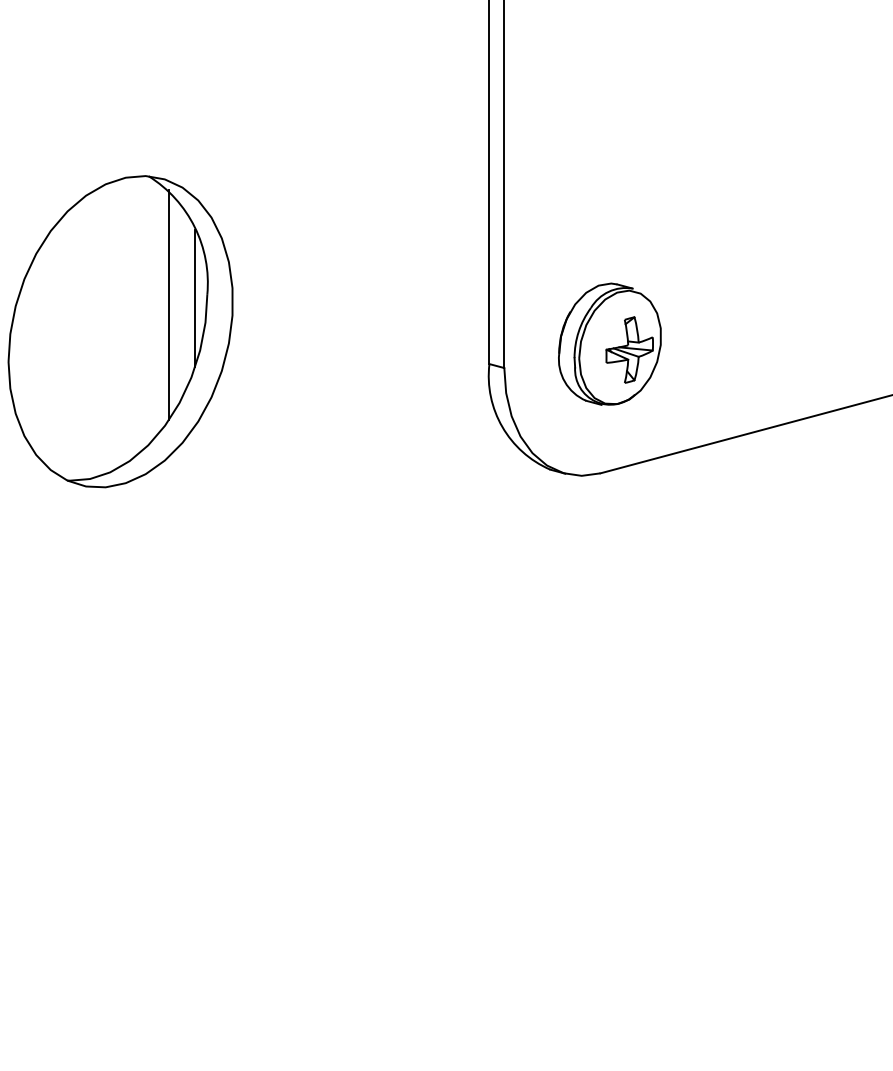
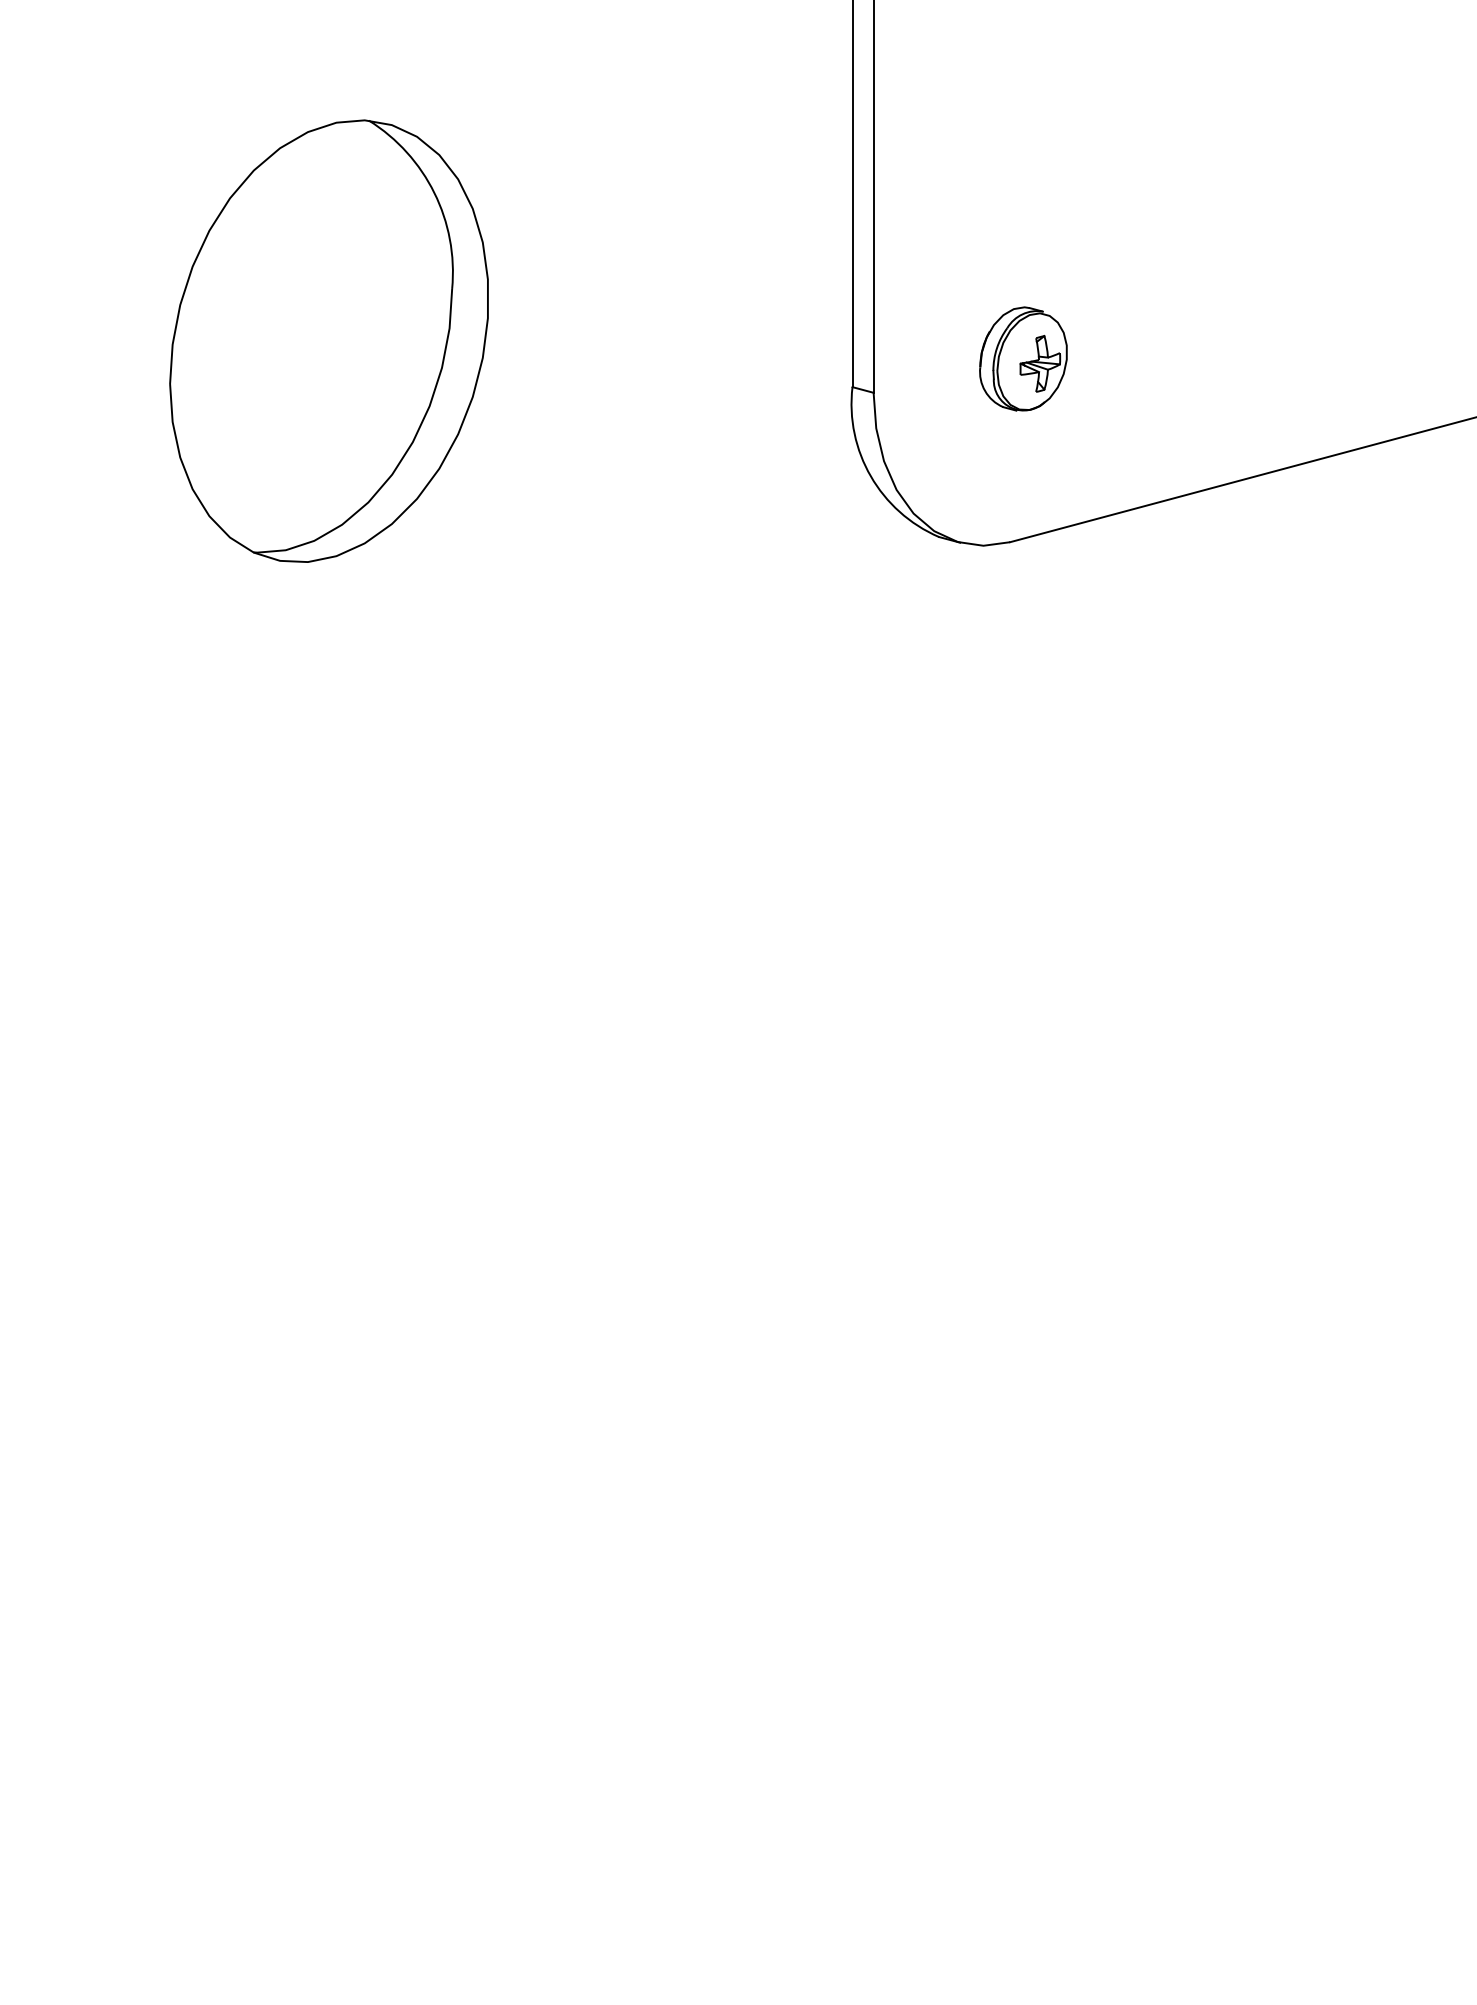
line: (195, 298) -> (435, 293), removed
line: (168, 305) -> (397, 303), removed
part: (609, 343) -> (1023, 358), size x0.6

